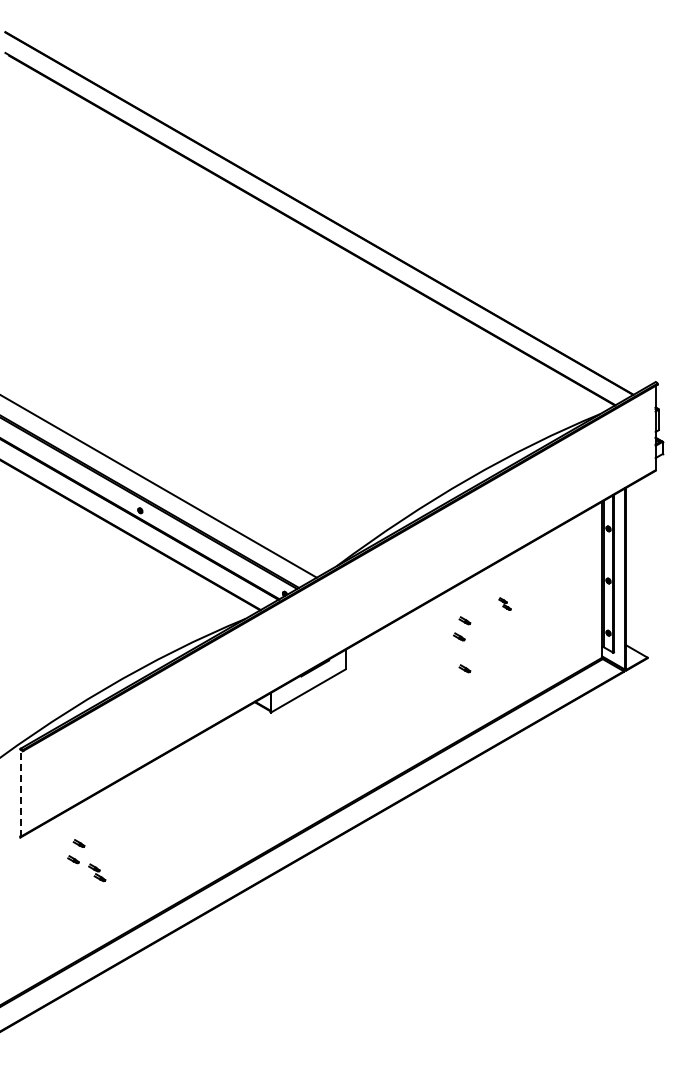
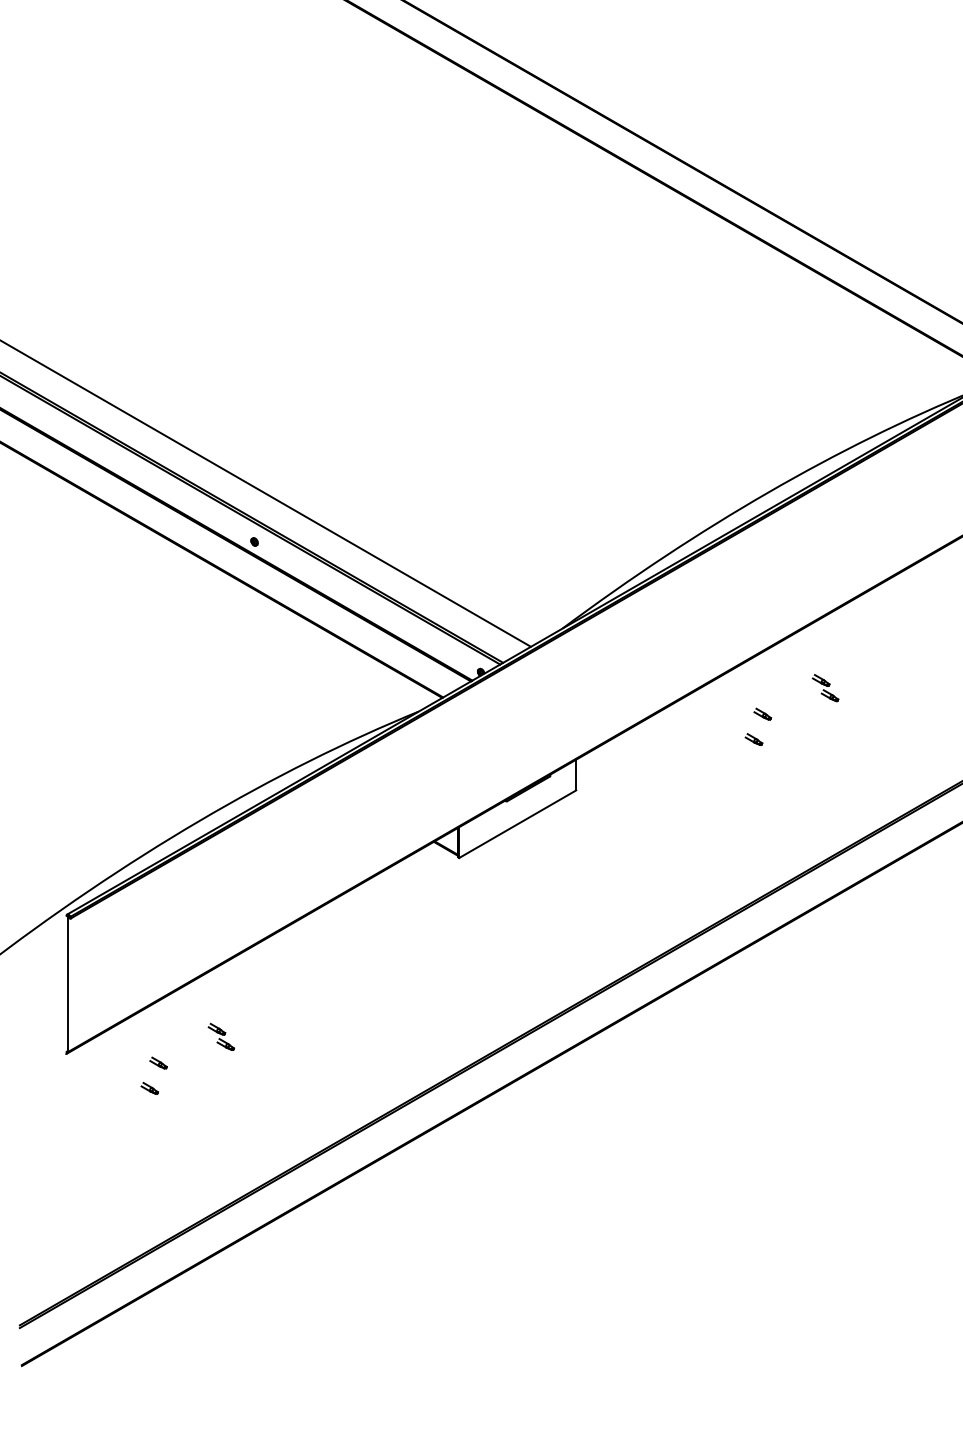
part: (504, 603) -> (824, 687), size x1.43
part: (464, 668) -> (762, 789), removed
line: (20, 792) -> (66, 983), dashed -> solid
part: (97, 872) -> (221, 1036), moved

